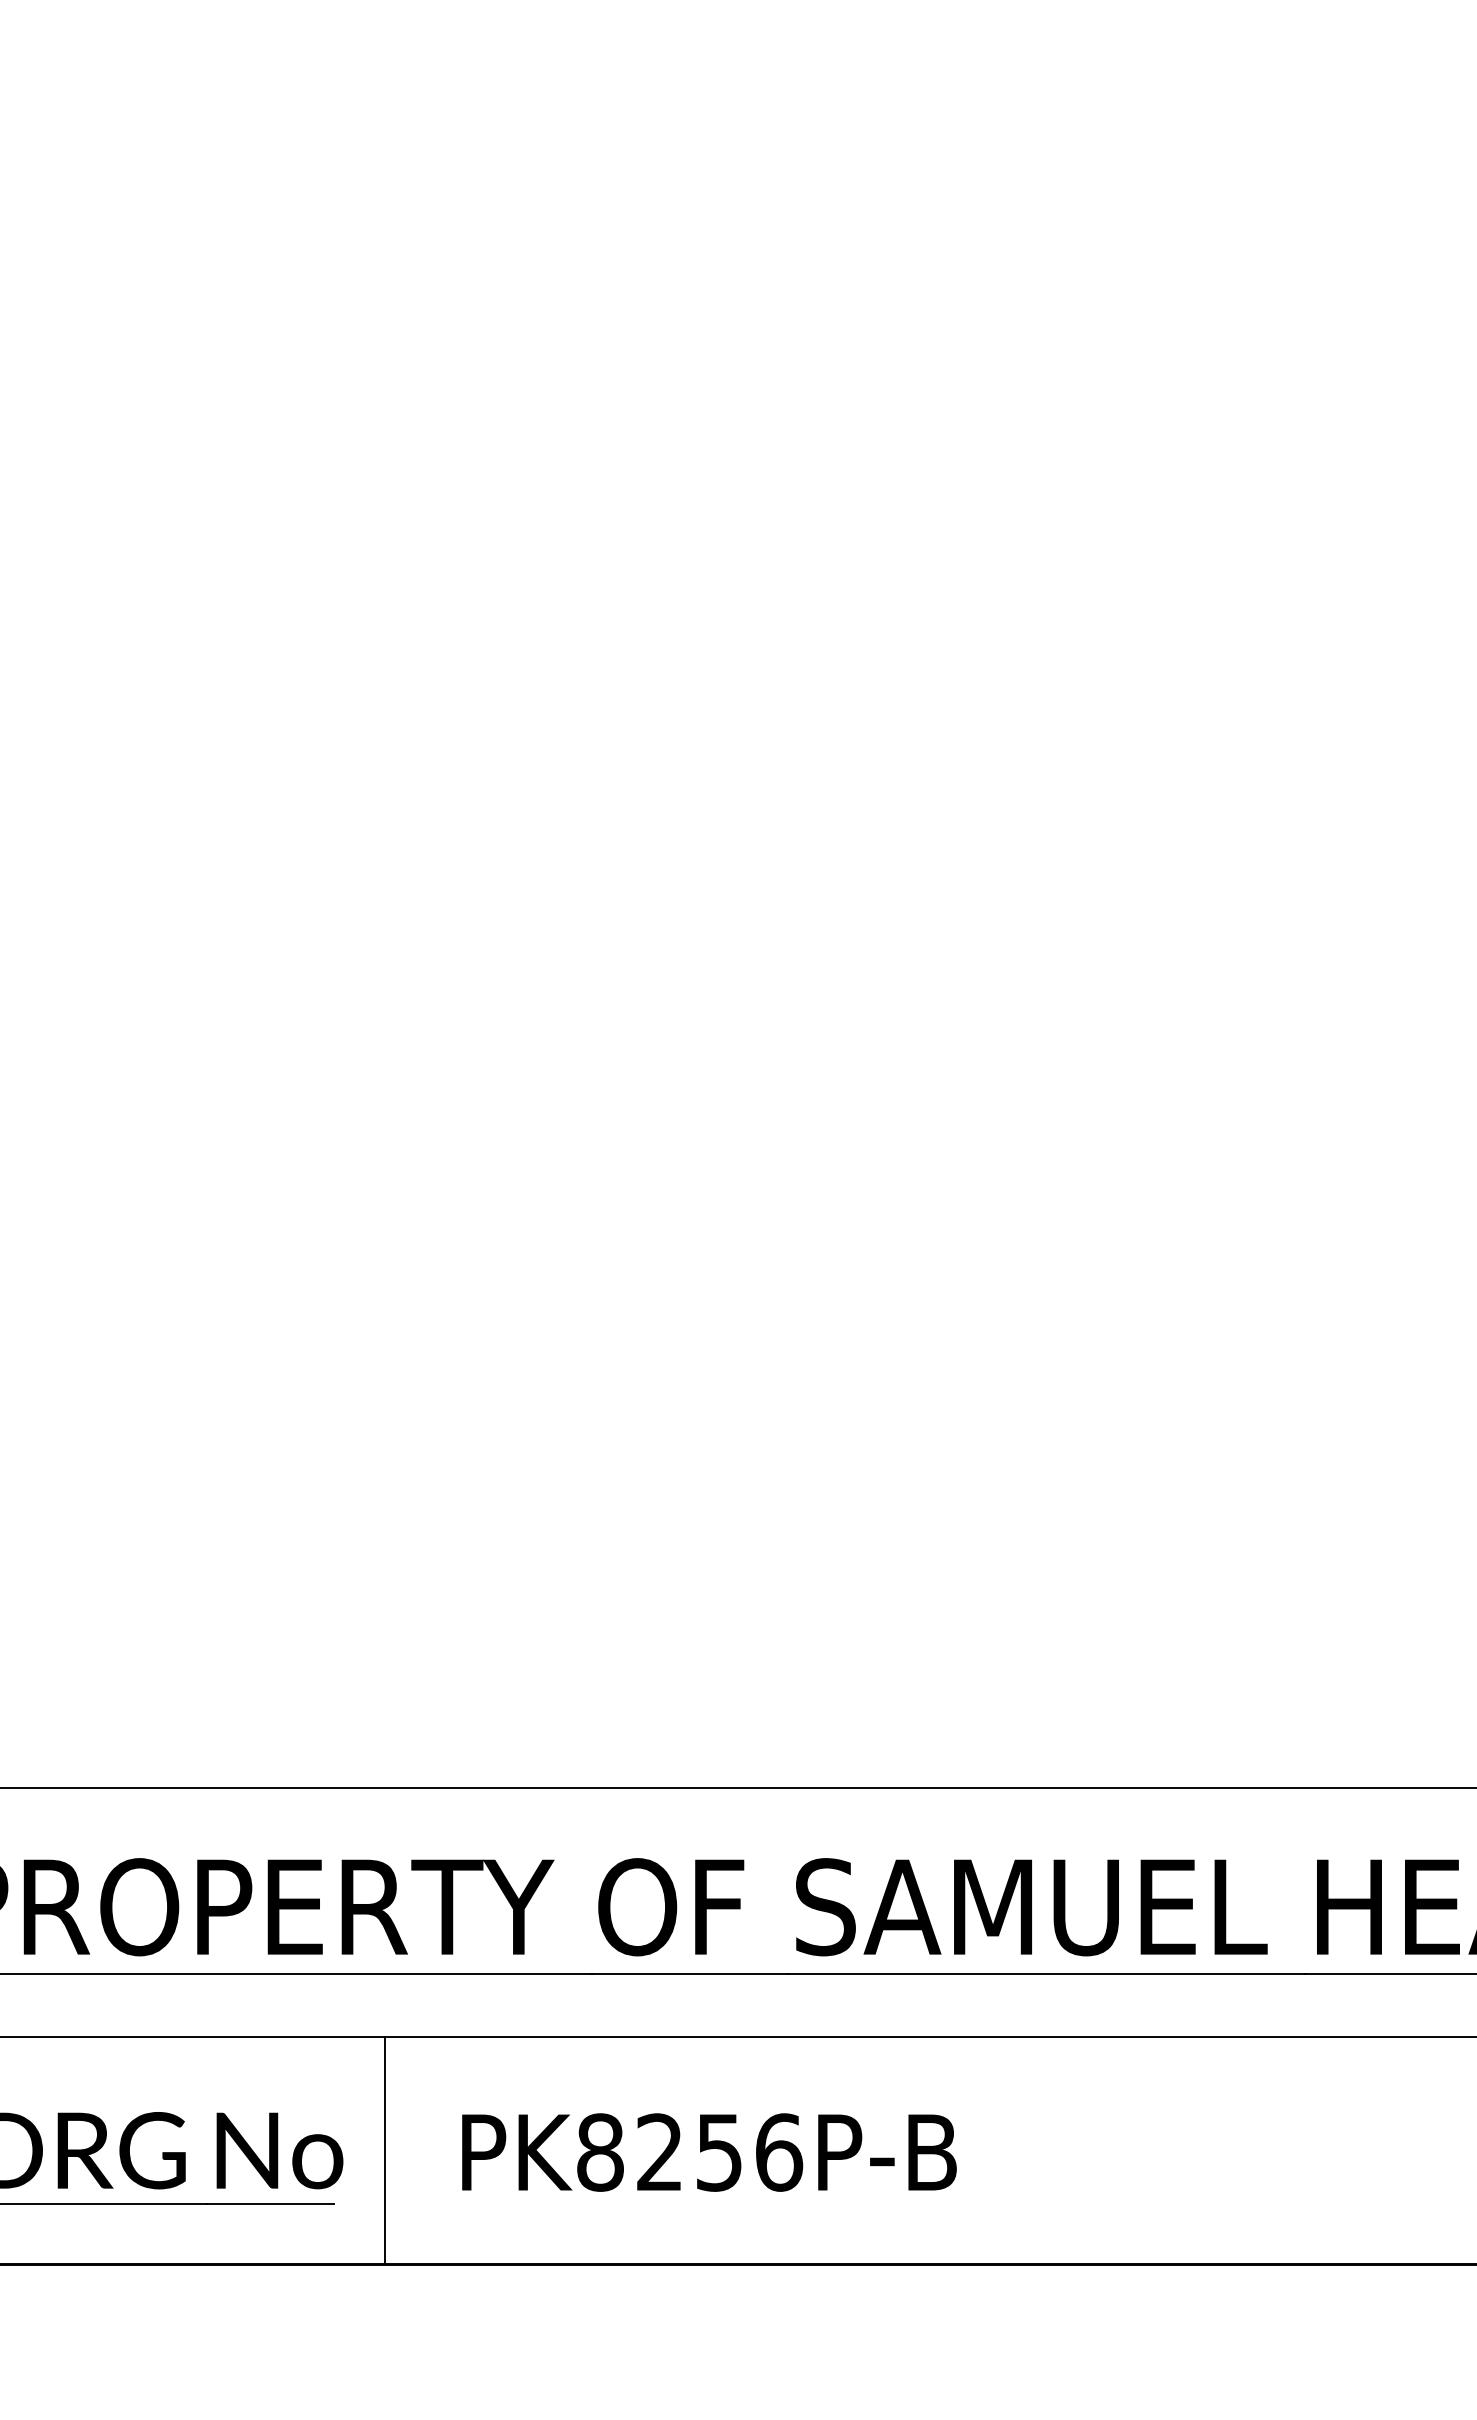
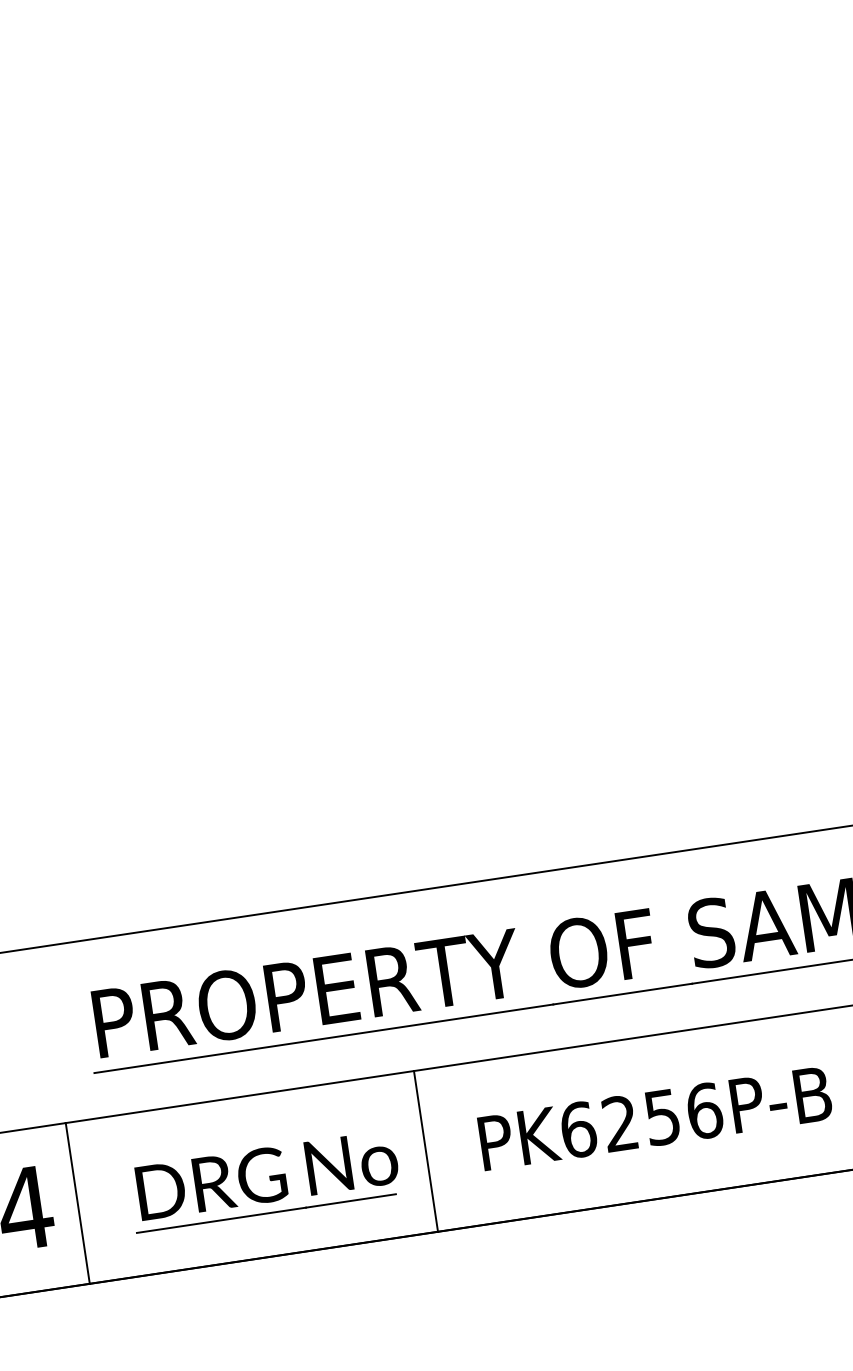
text: (600, 2152) -> (578, 1129), PK8256P-B -> PK6256P-B

